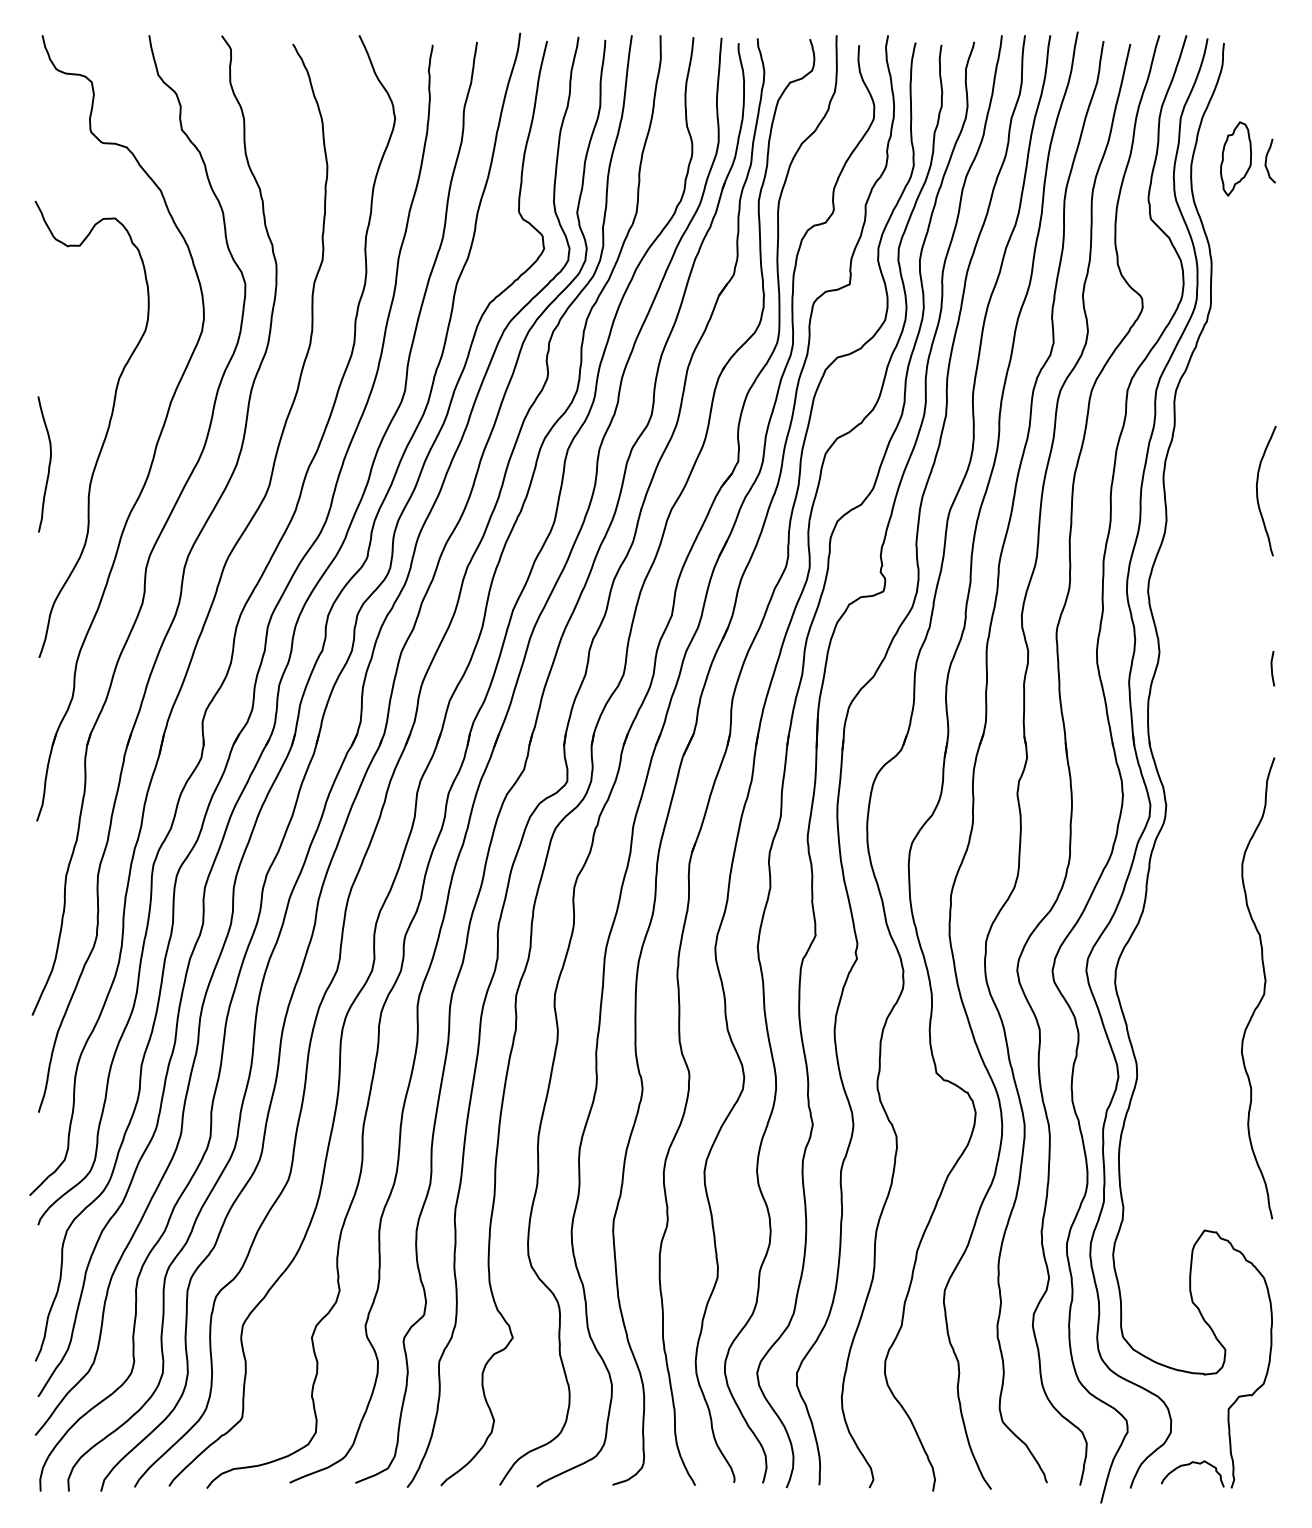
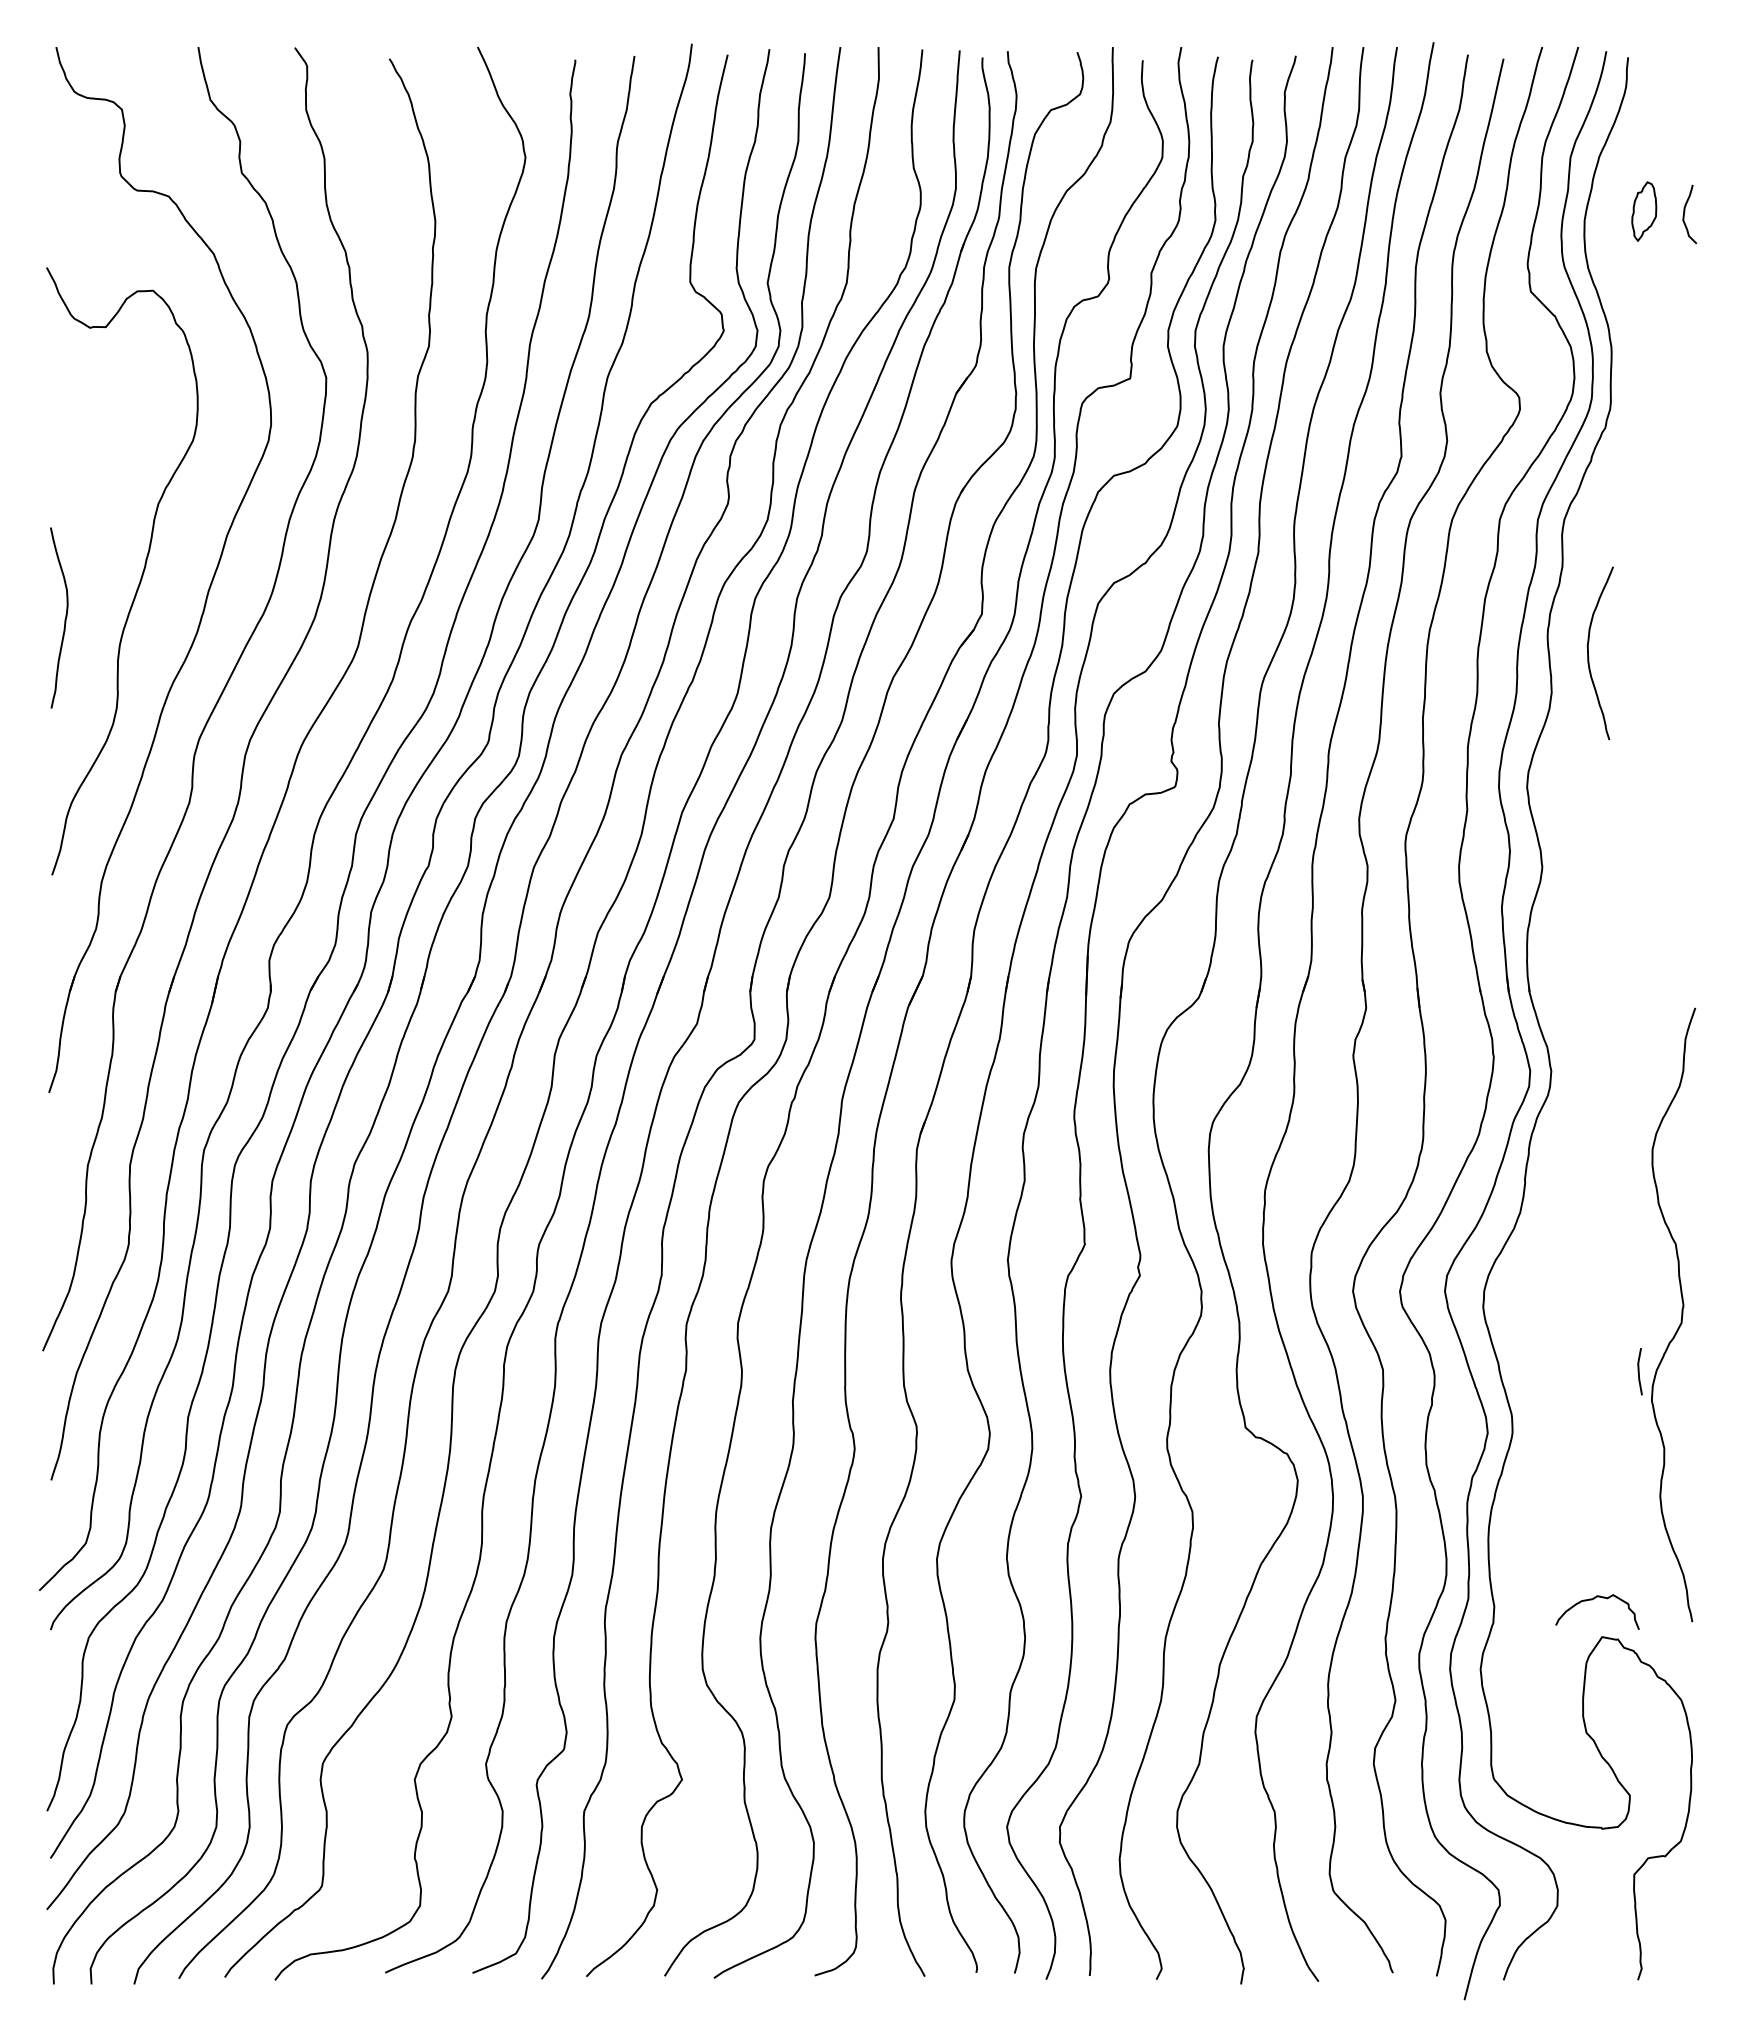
part: (1236, 158) -> (1644, 211), size x0.6
curve: (1258, 494) -> (1589, 657), moved
line: (1272, 668) -> (1639, 1371), moved
curve: (1188, 1465) -> (1592, 1600), moved

